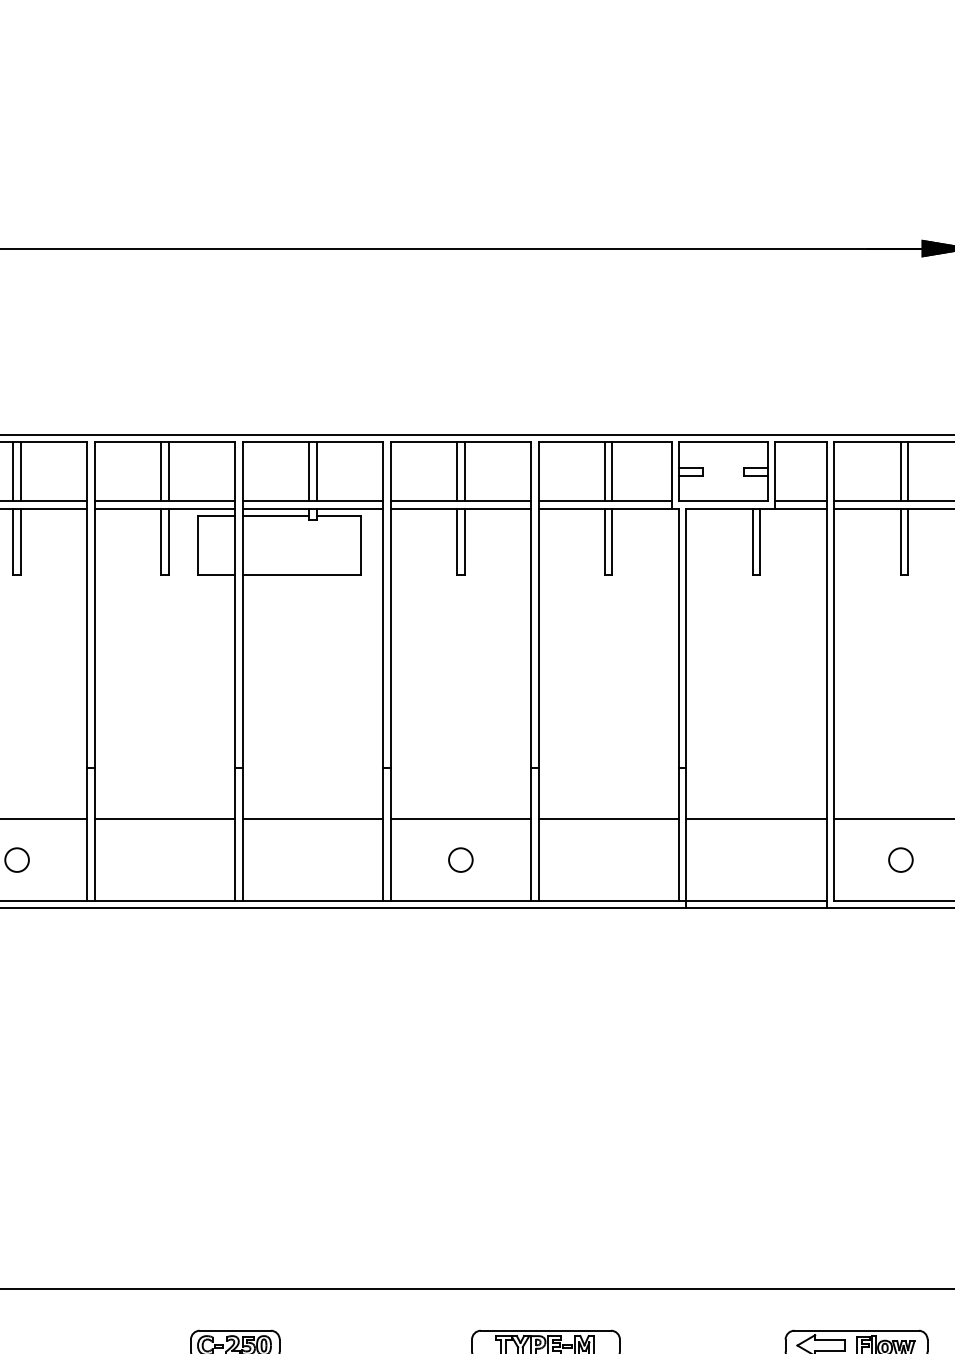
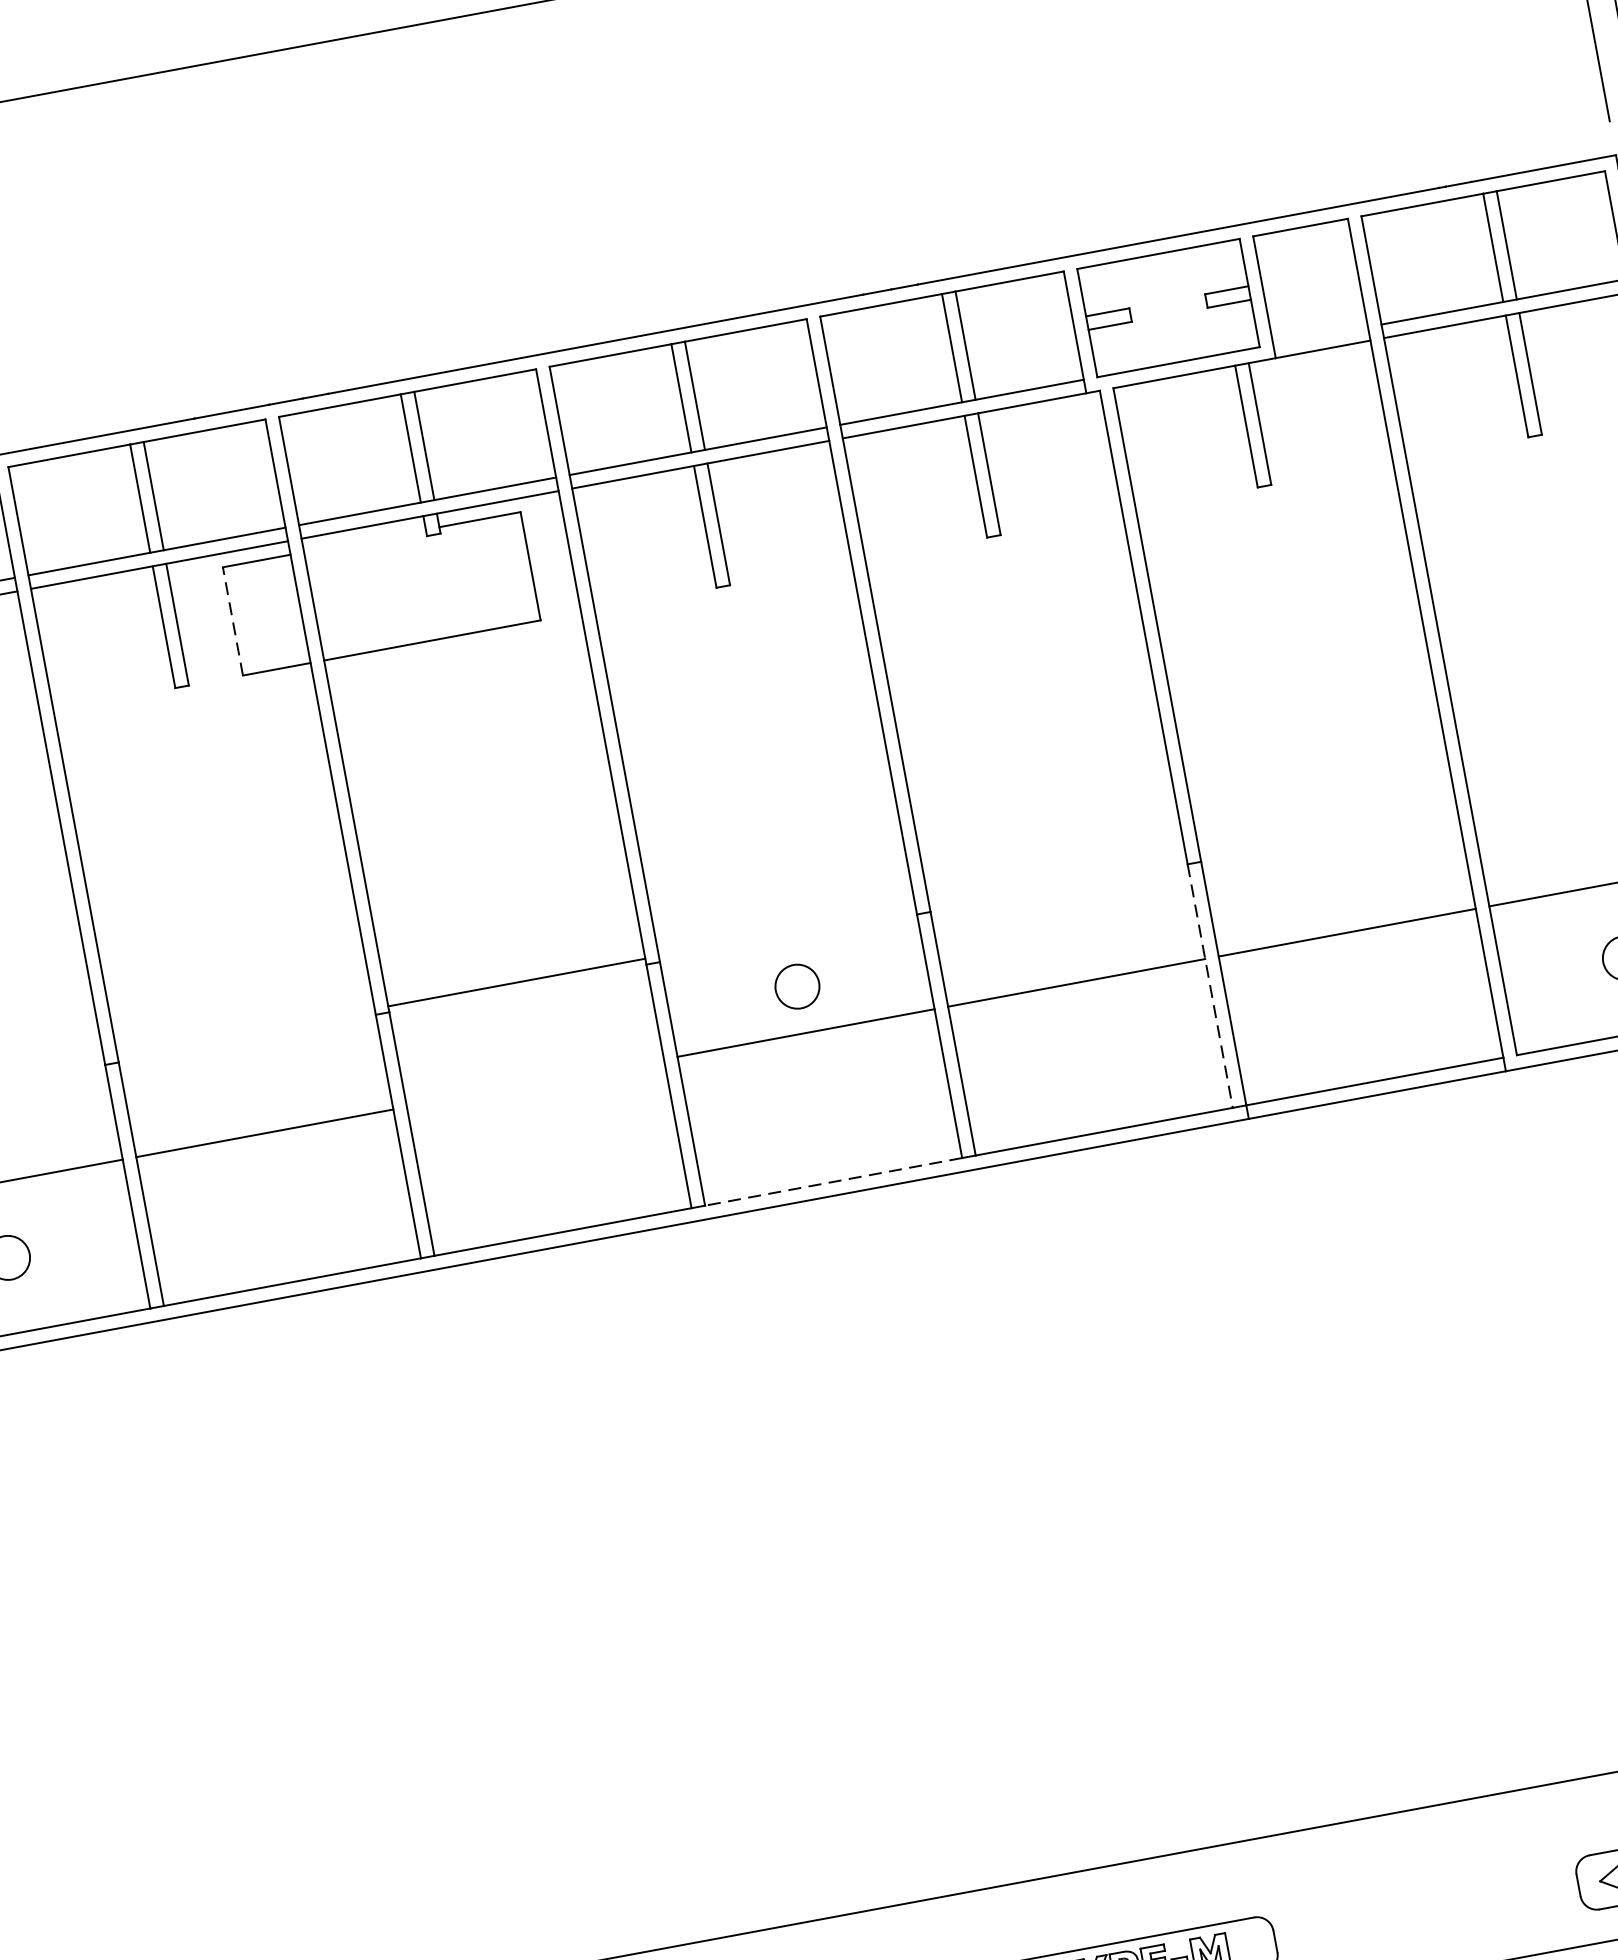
line: (800, 501) -> (1319, 336), removed
line: (275, 516) -> (364, 541), removed
line: (198, 545) -> (233, 620), solid -> dashed
line: (312, 819) -> (515, 982), moved
line: (679, 834) -> (1211, 986), solid -> dashed
circle: (460, 859) -> (796, 985), moved
line: (460, 900) -> (832, 1181), solid -> dashed

